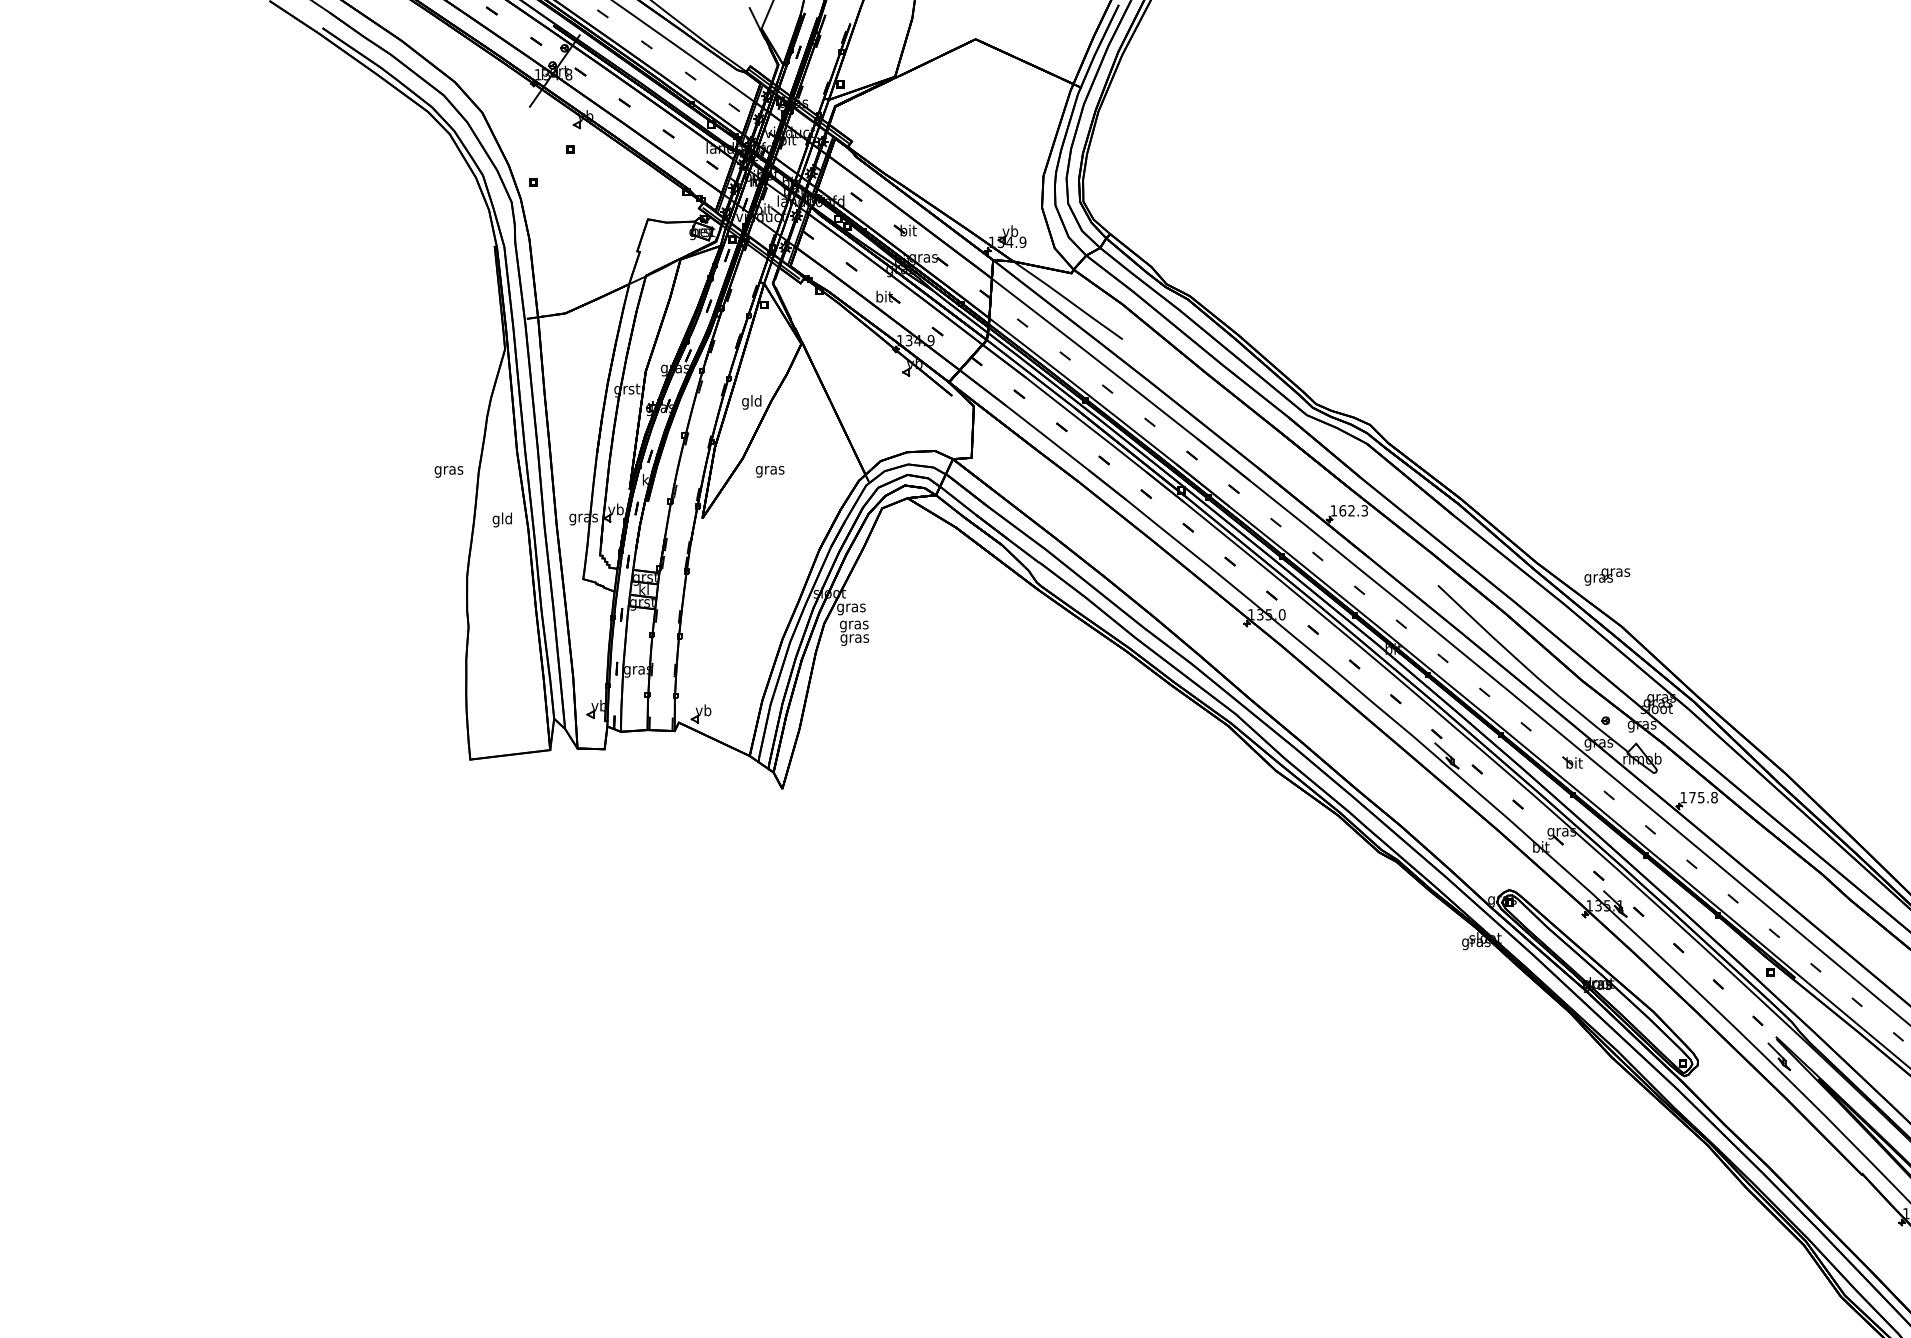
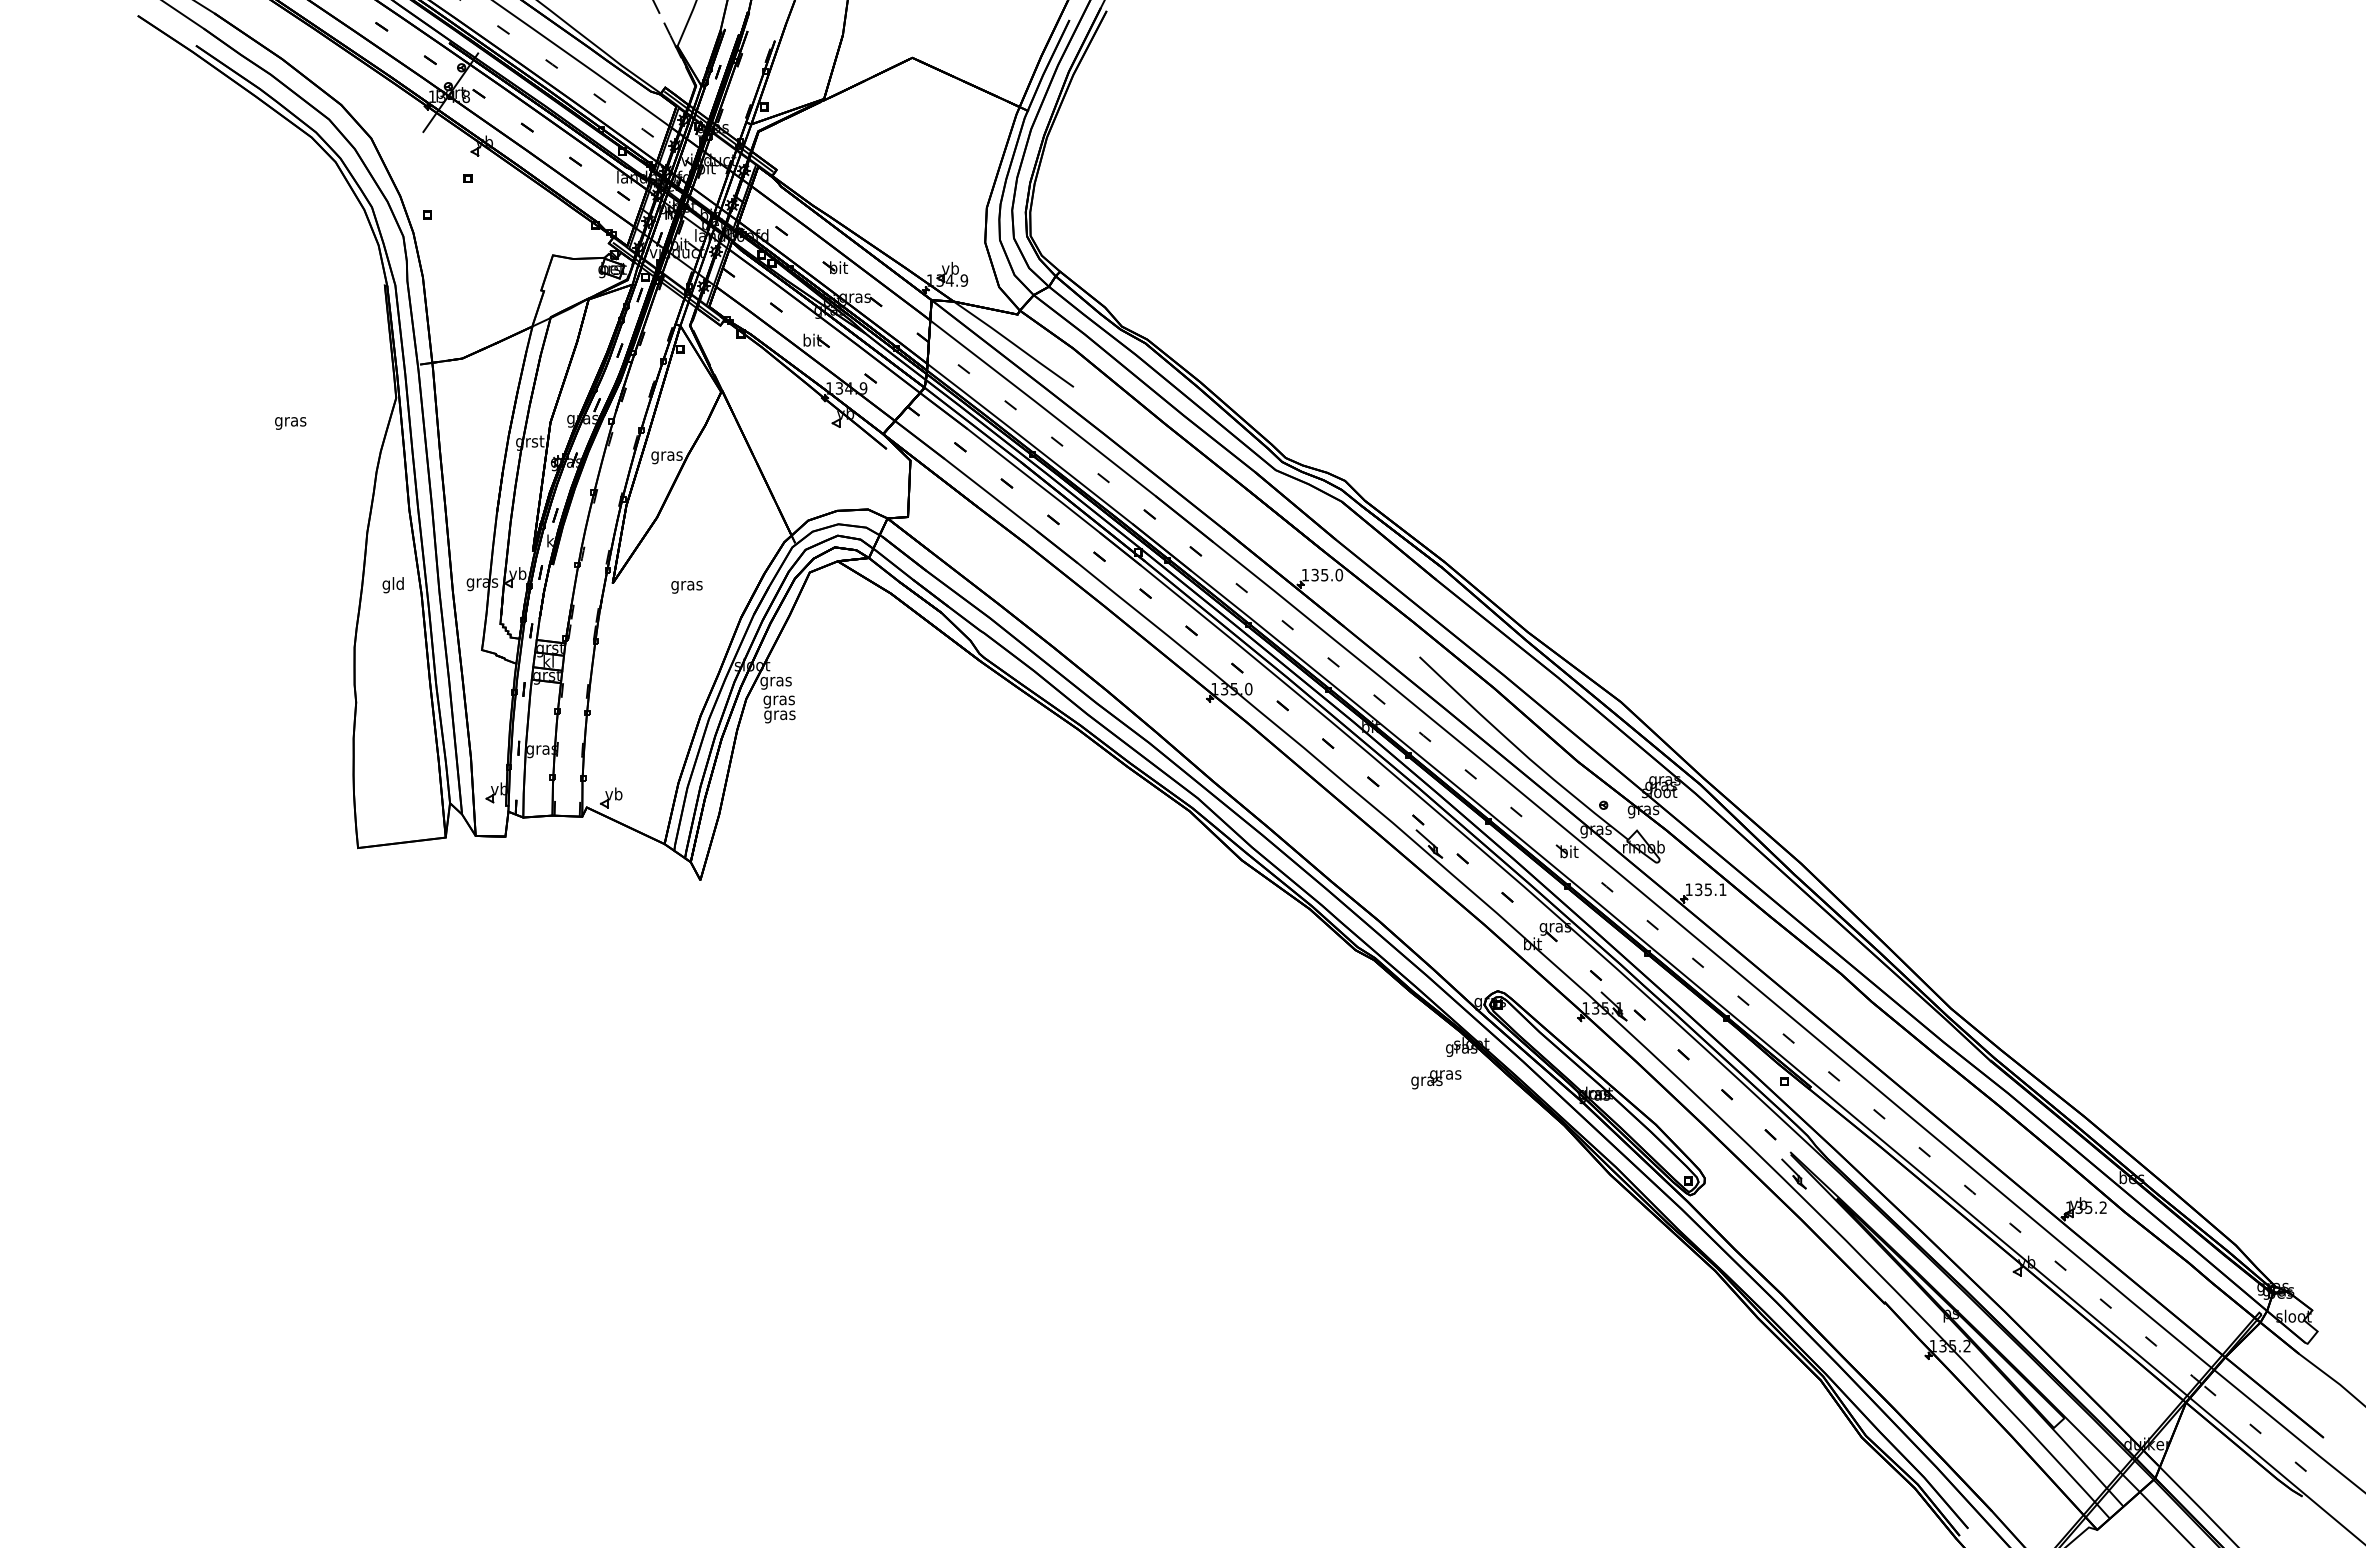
text: (751, 402) -> (666, 456), gld -> gras
text: (448, 471) -> (290, 423), moved
text: (769, 471) -> (686, 587), moved
text: (1354, 510) -> (1327, 574), 162.3 -> 135.0
text: (1607, 576) -> (1436, 1079), moved
text: (1703, 797) -> (1710, 889), 175.8 -> 135.1

